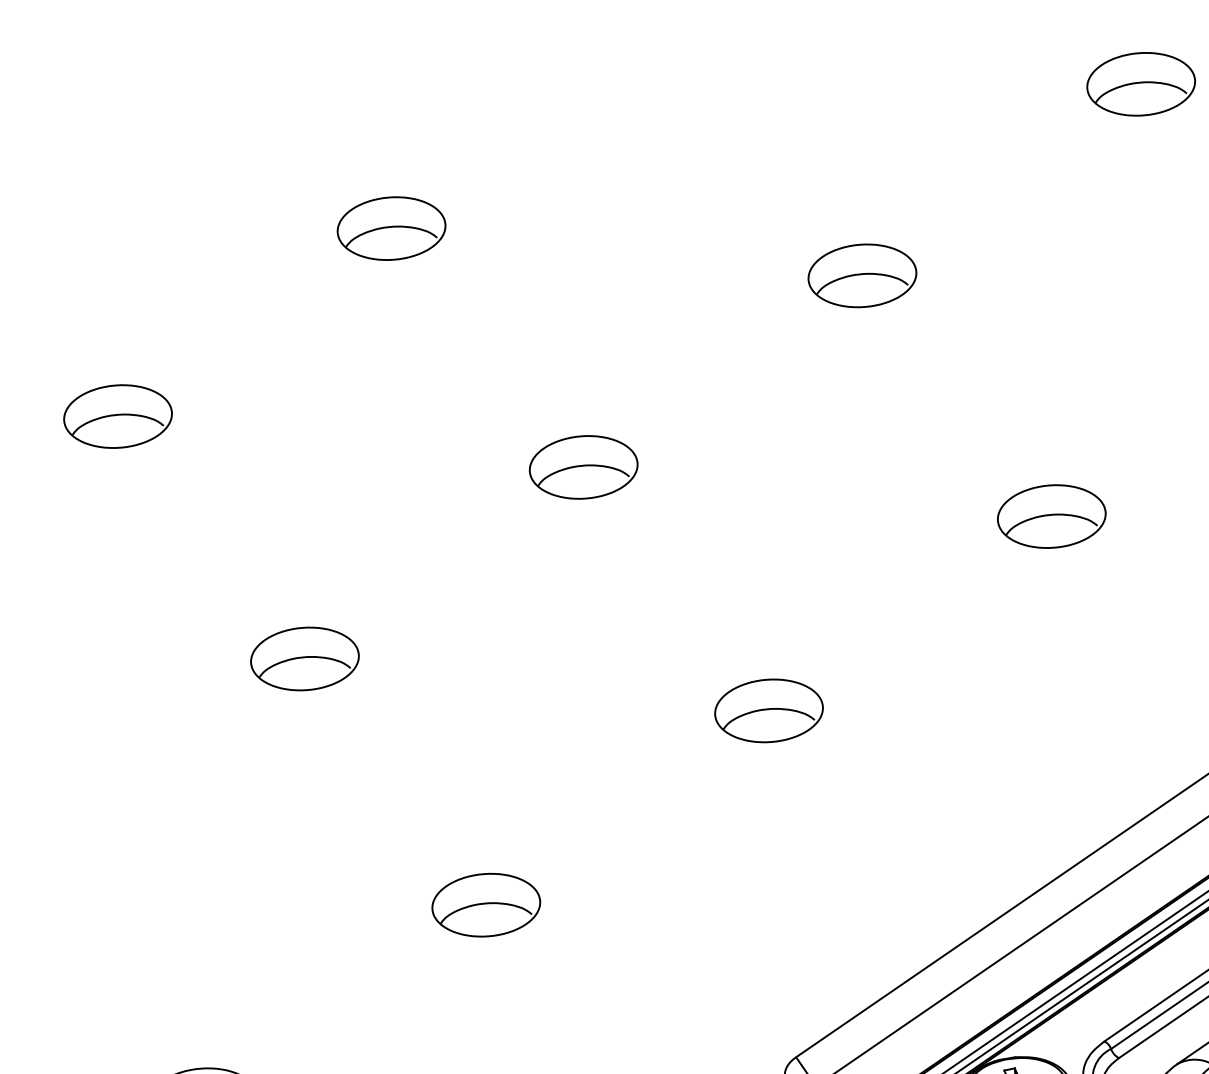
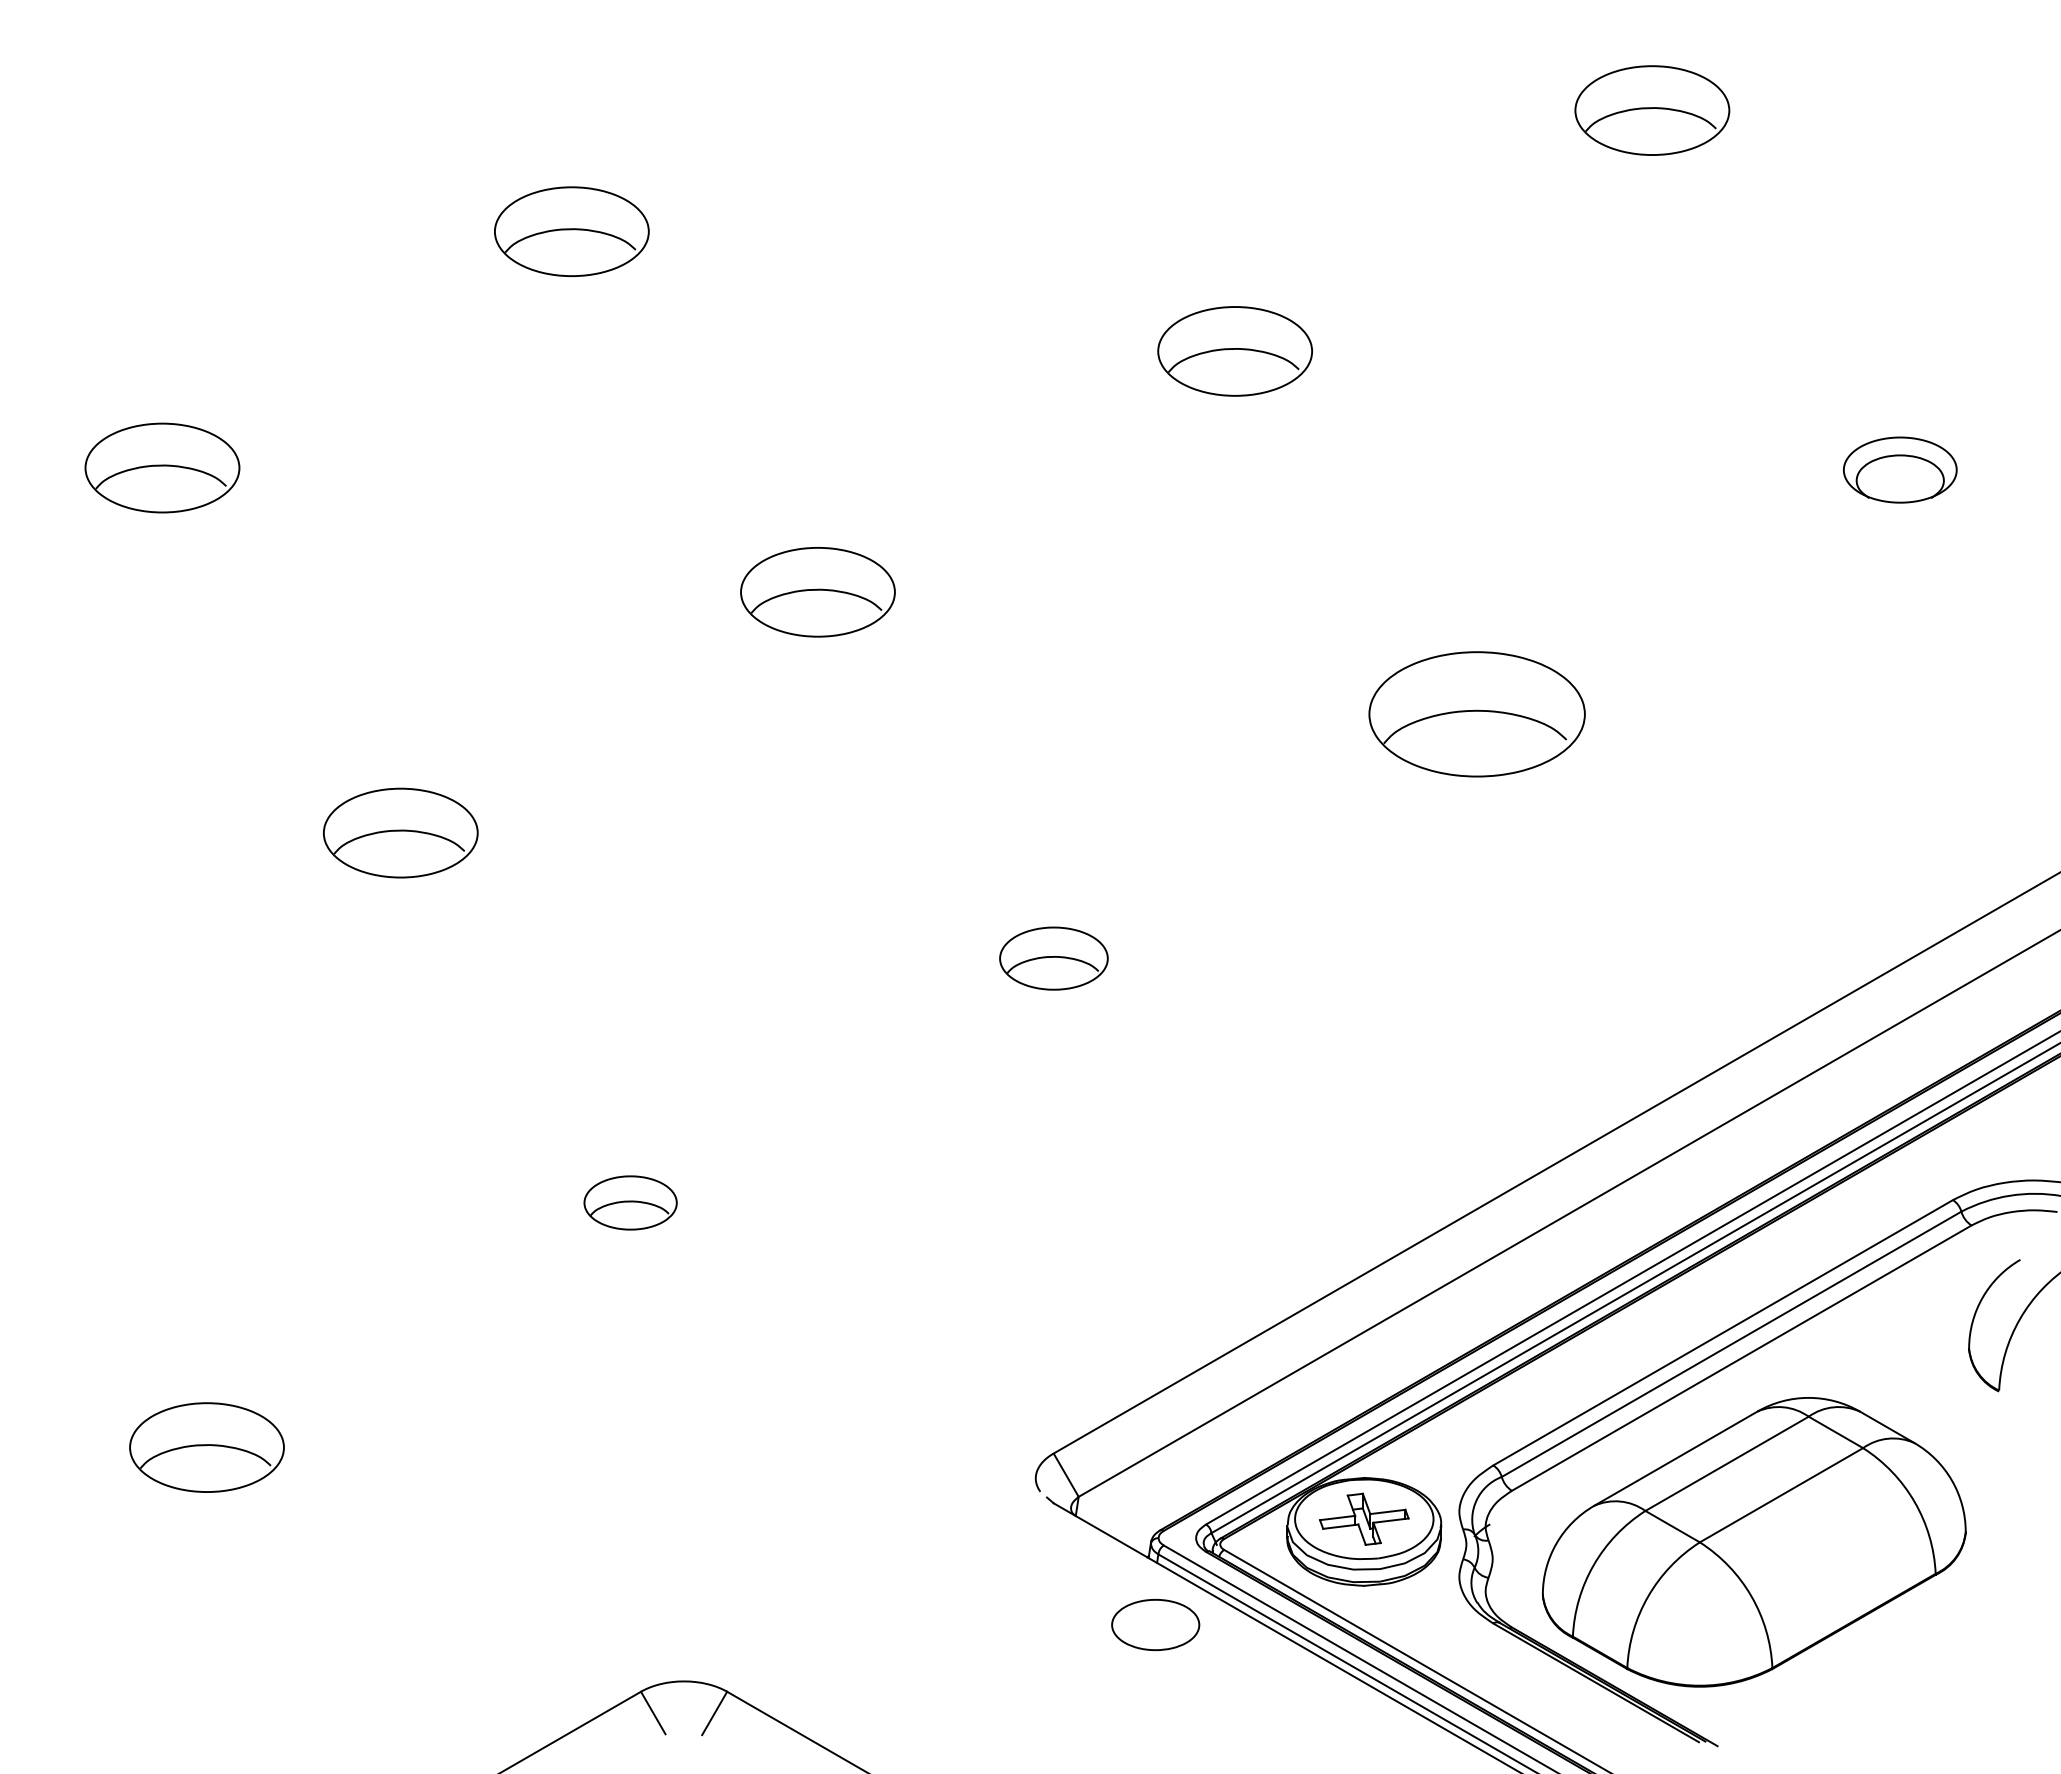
part: (1051, 516) -> (1476, 714), size x1.4
part: (768, 710) -> (1053, 958), size x0.7
part: (486, 904) -> (630, 1202), size x0.6

